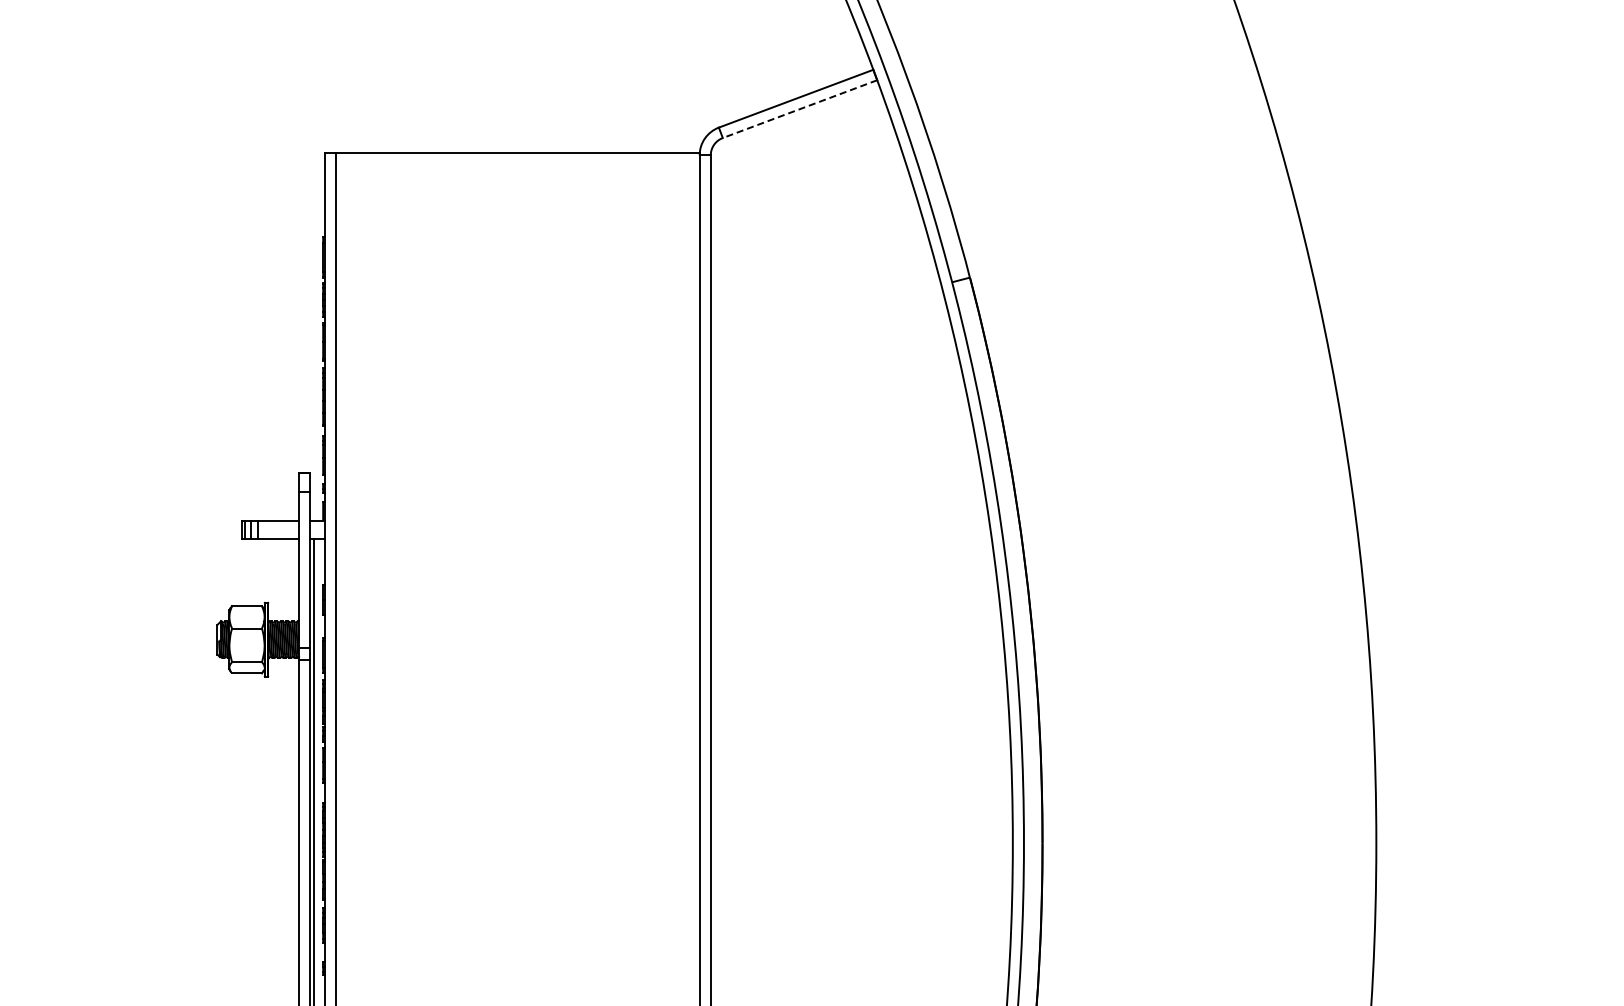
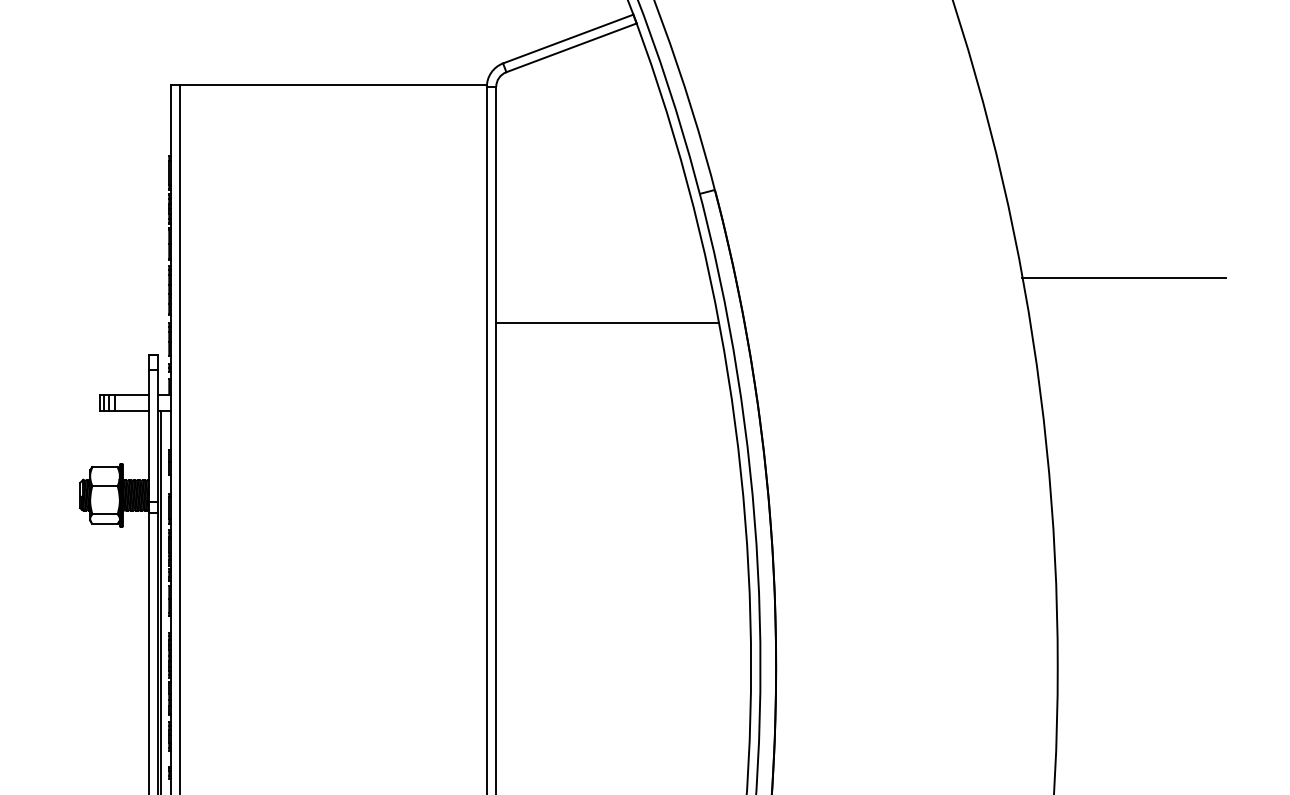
line: (799, 109) -> (571, 48), dashed -> solid
line: (1454, 381) -> (1123, 277), added
line: (842, 435) -> (607, 323), added

